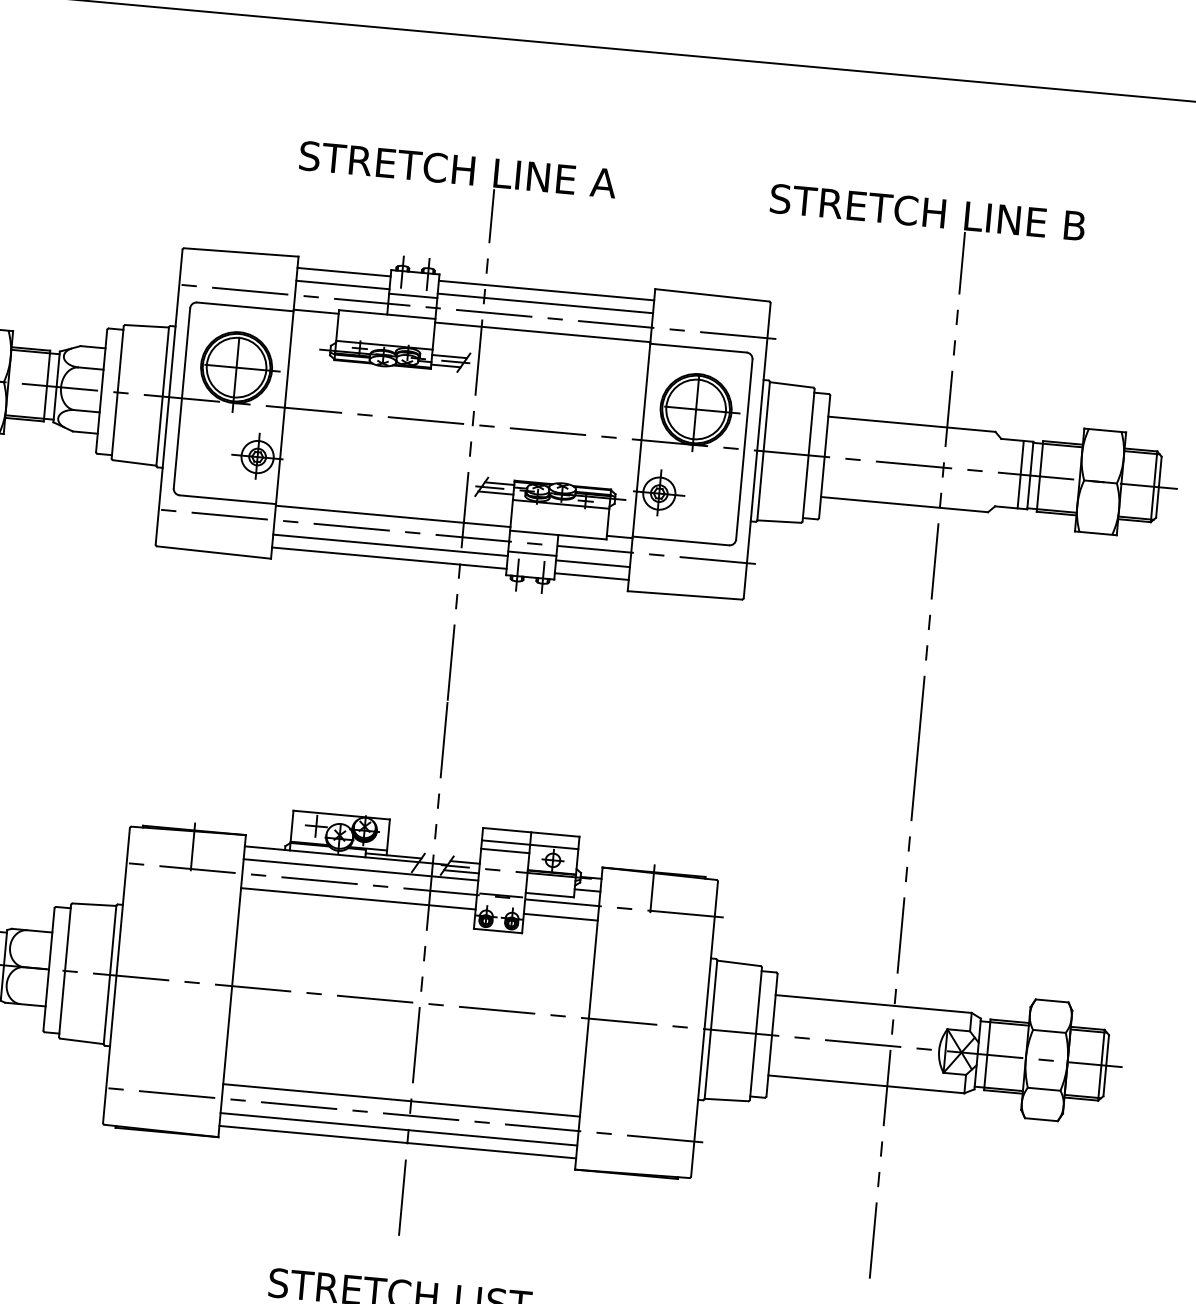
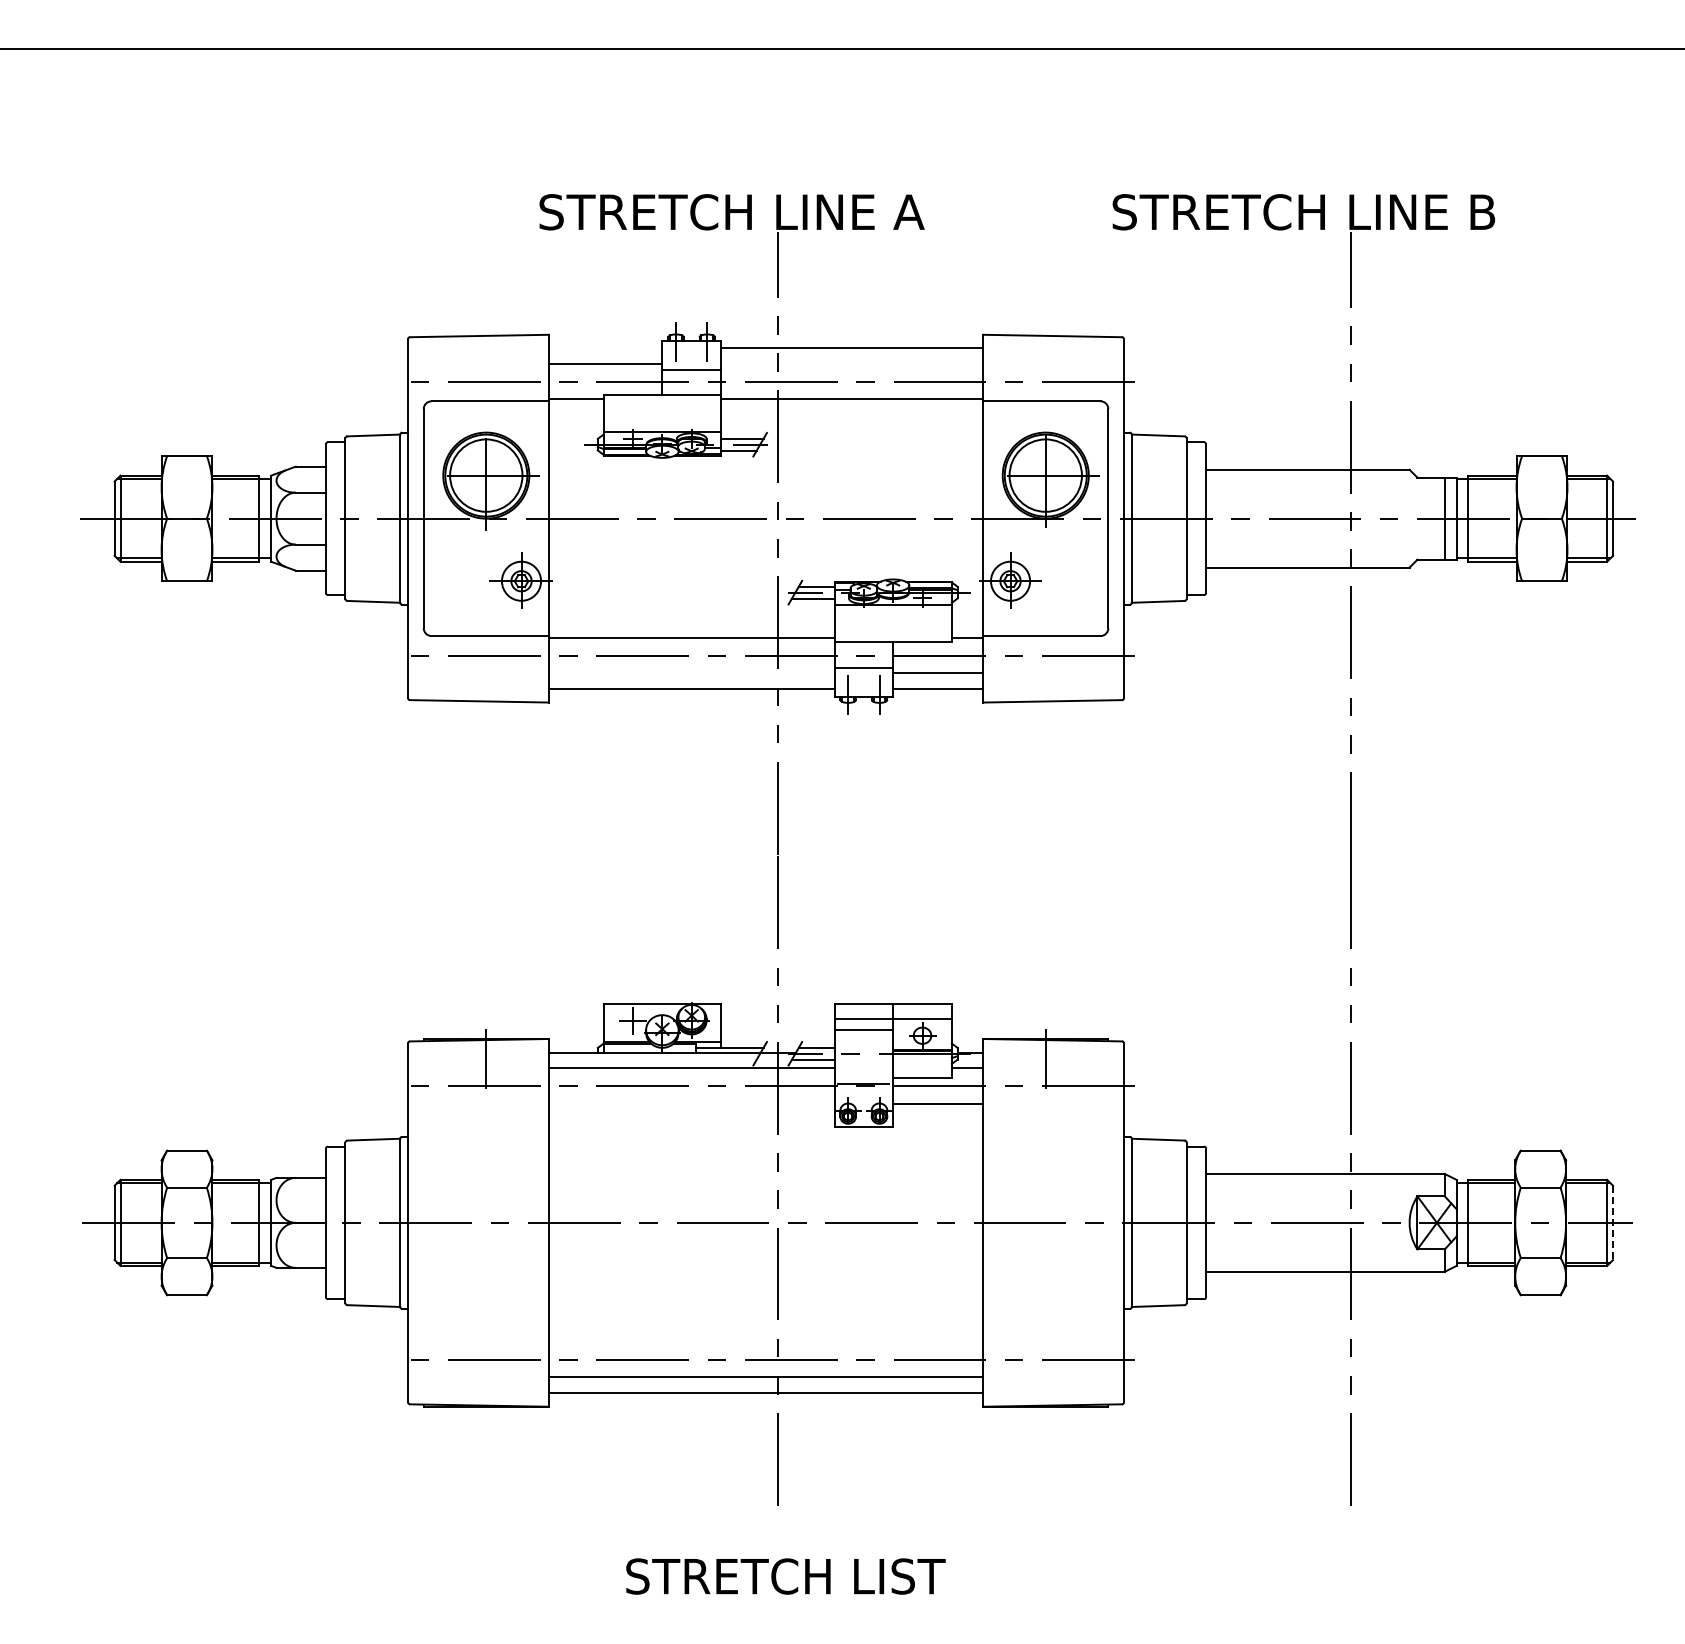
line: (344, 272) -> (605, 348), removed
line: (545, 303) -> (852, 364), removed
line: (390, 545) -> (691, 673), removed
line: (358, 898) -> (691, 1103), removed
line: (1106, 1066) -> (1613, 1223), solid -> dashed
line: (401, 1100) -> (765, 1342), removed

